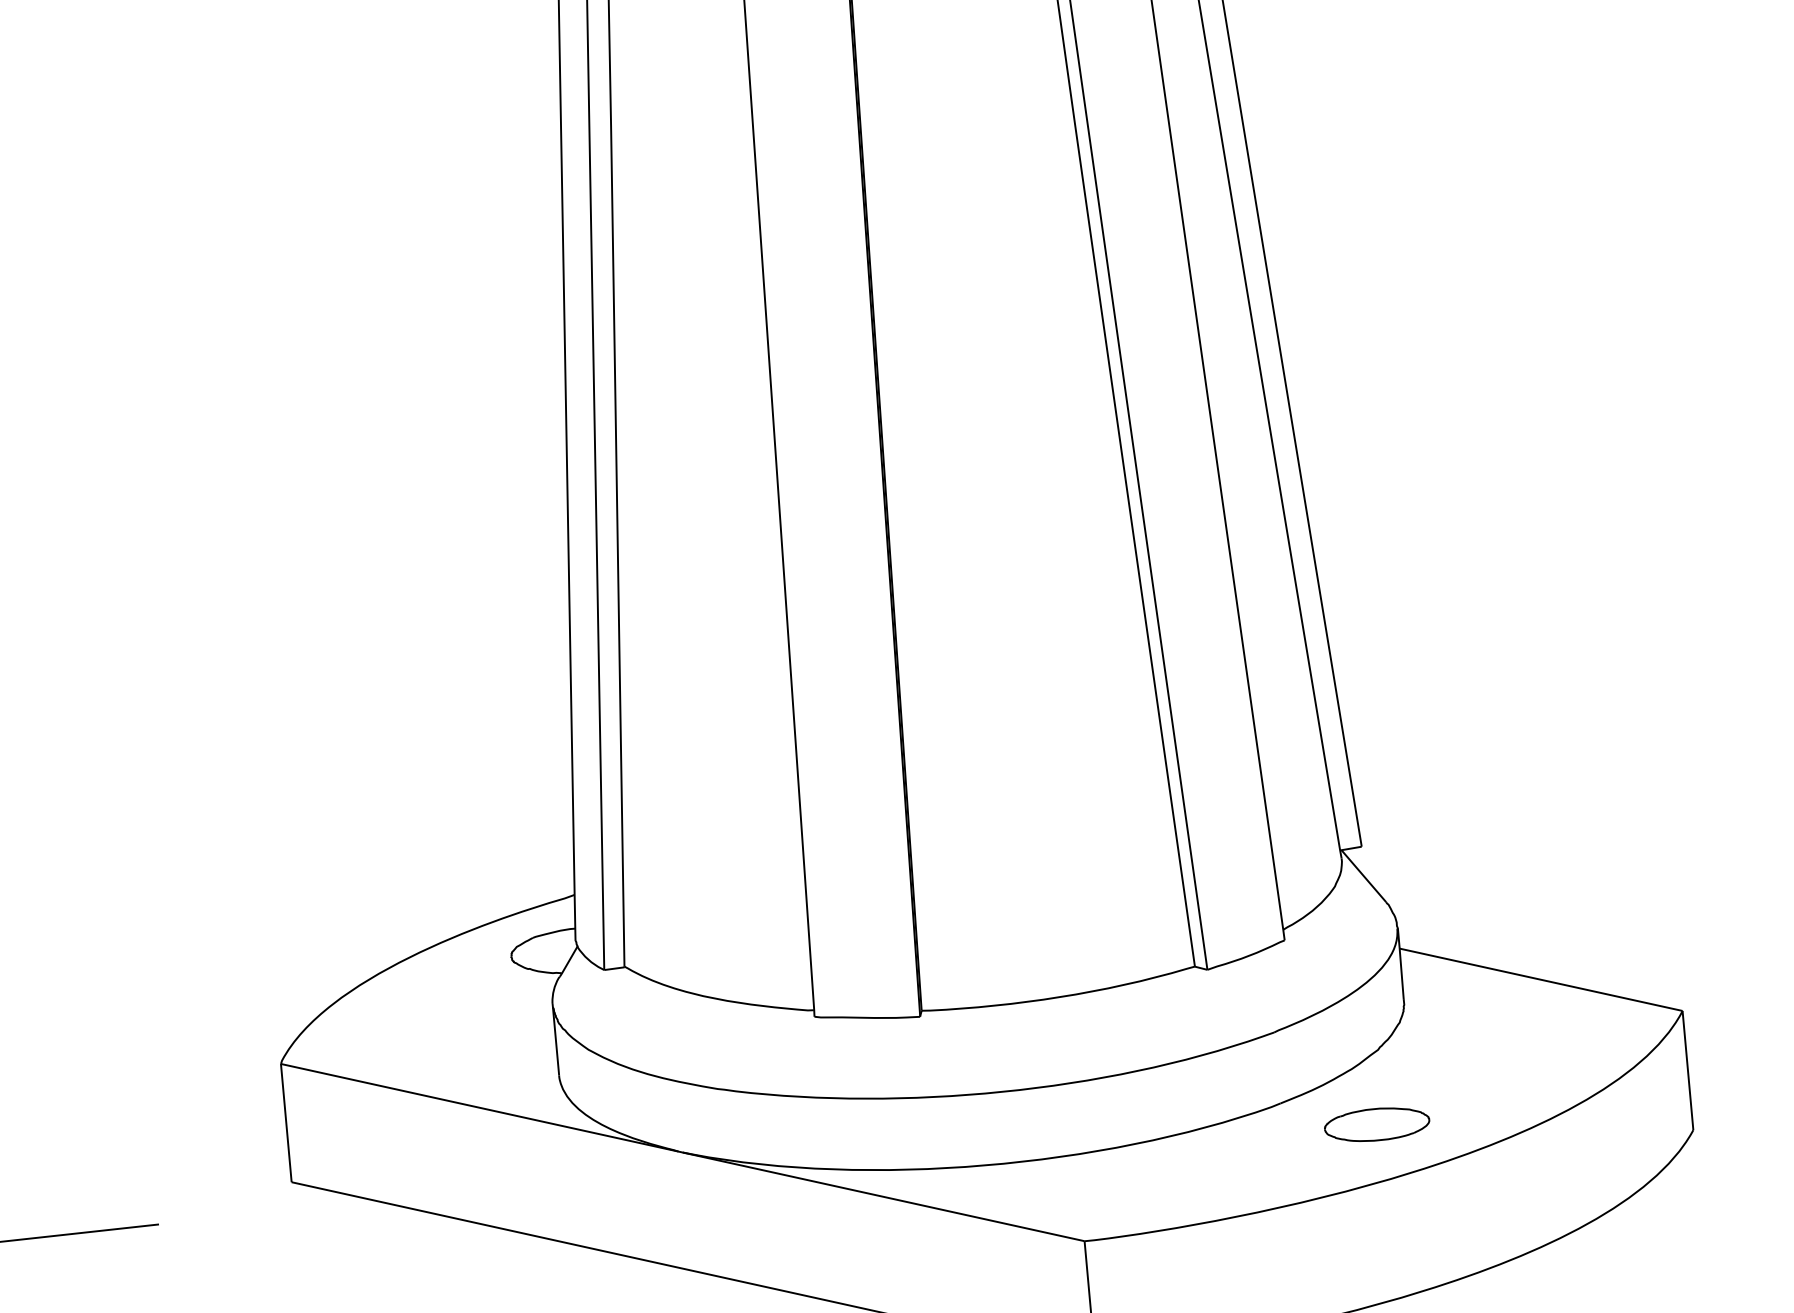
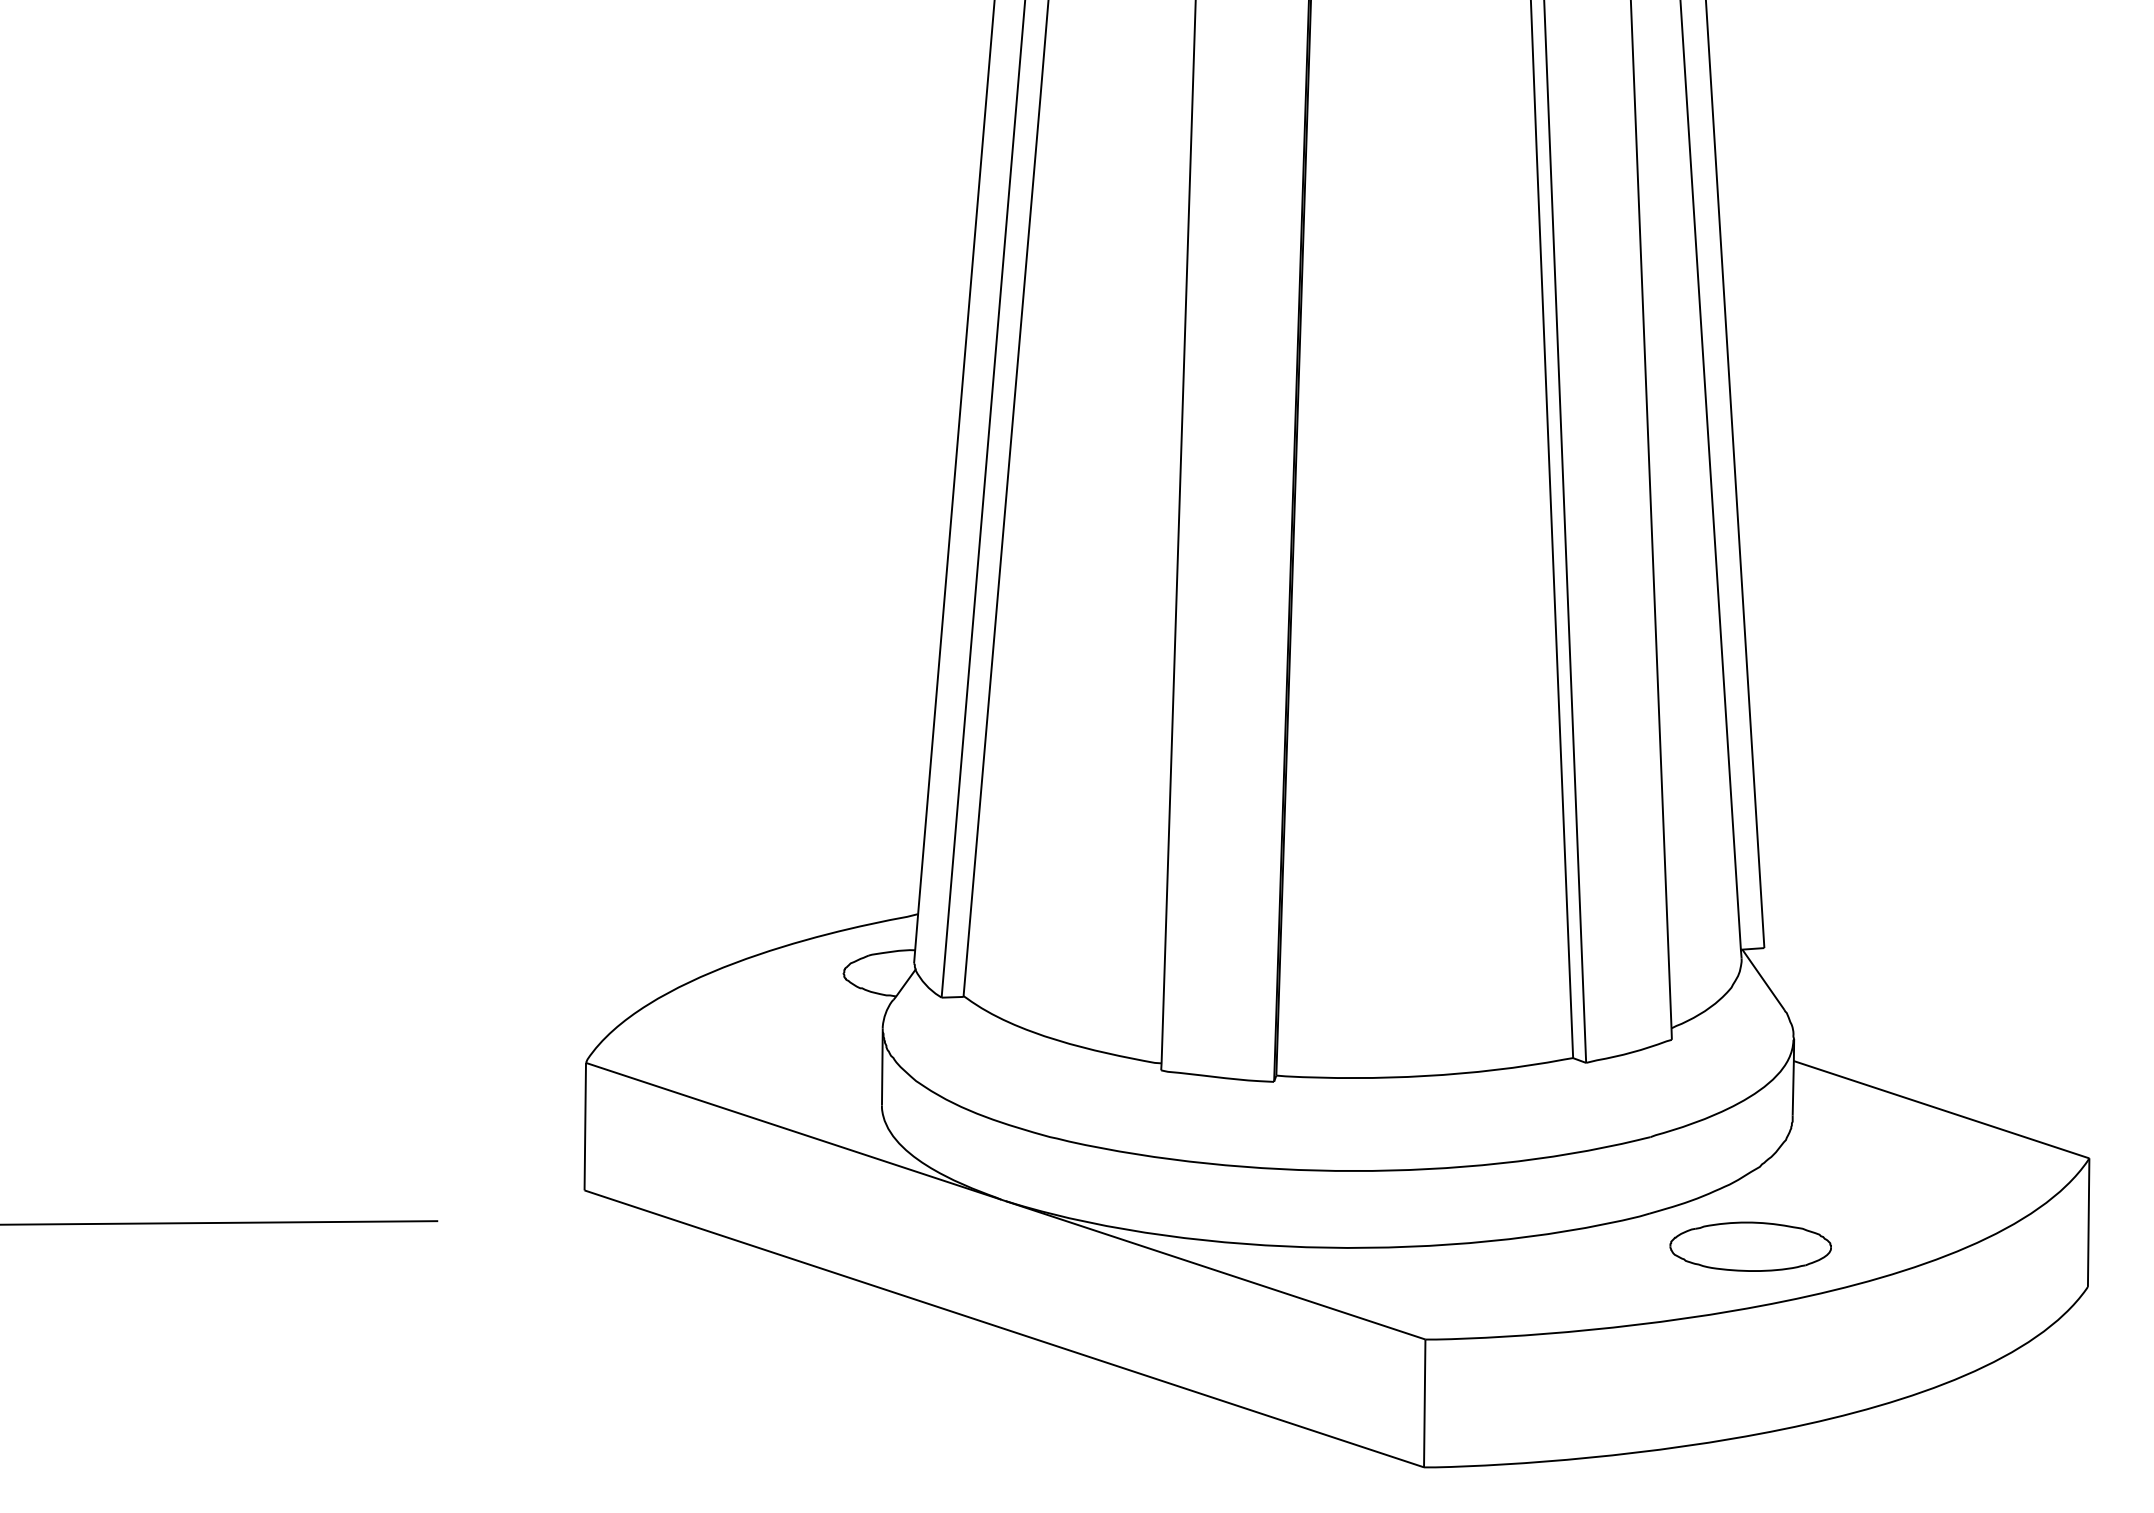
part: (1376, 1124) -> (1750, 1246), size x1.43

